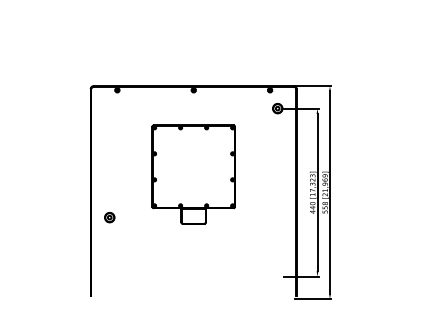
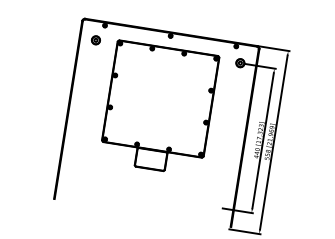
part: (193, 174) -> (158, 108), size x1.43
part: (109, 217) -> (95, 40), moved

